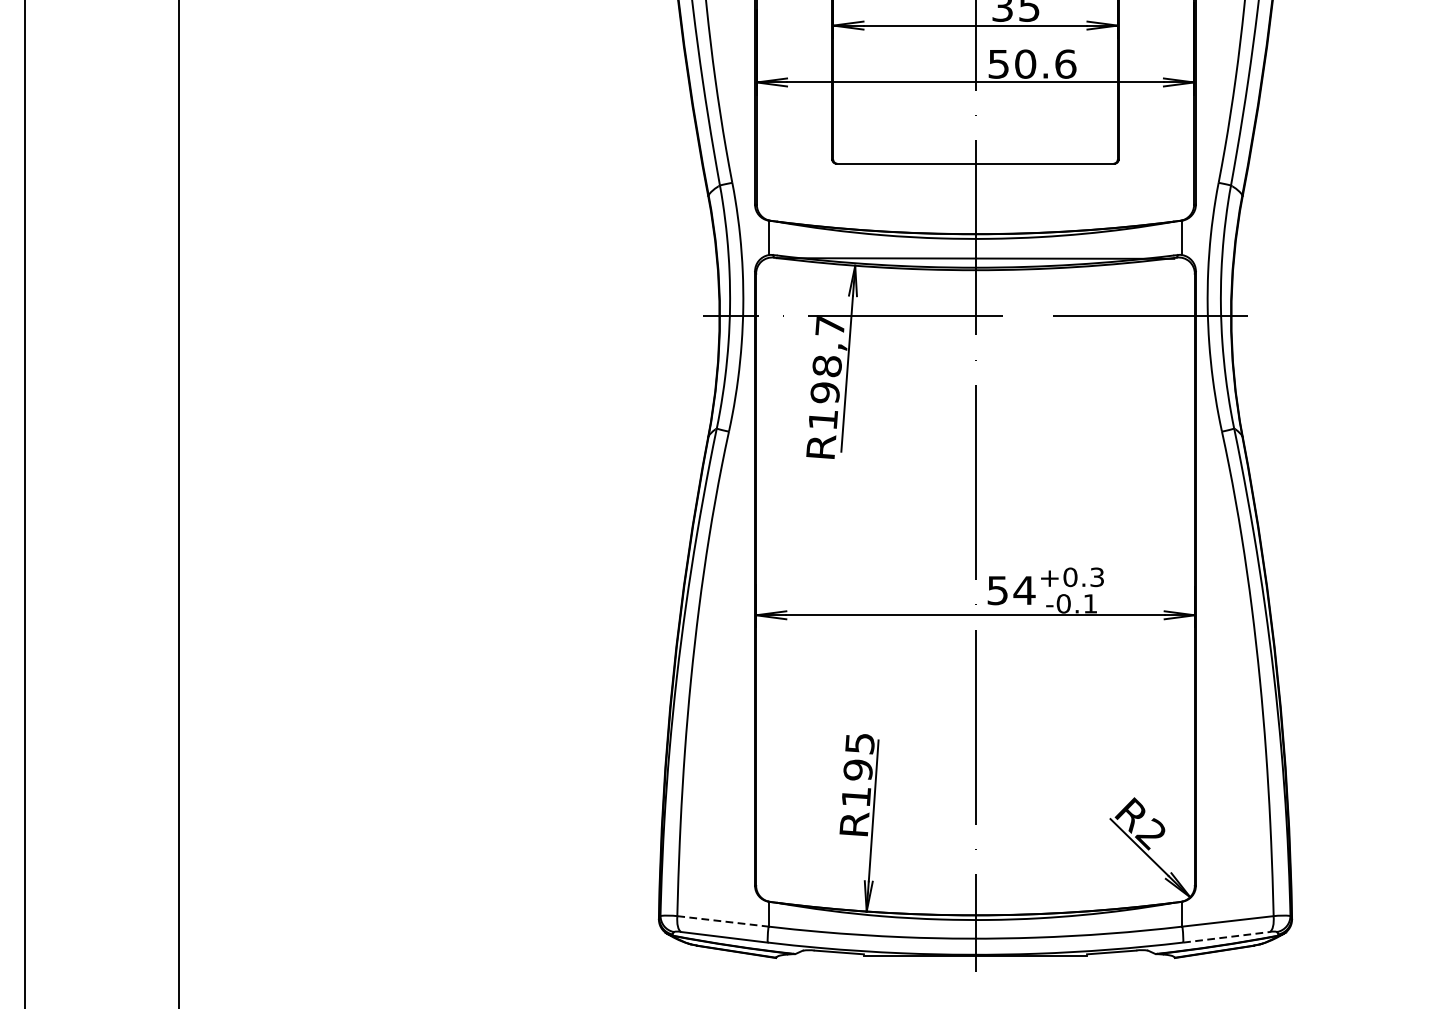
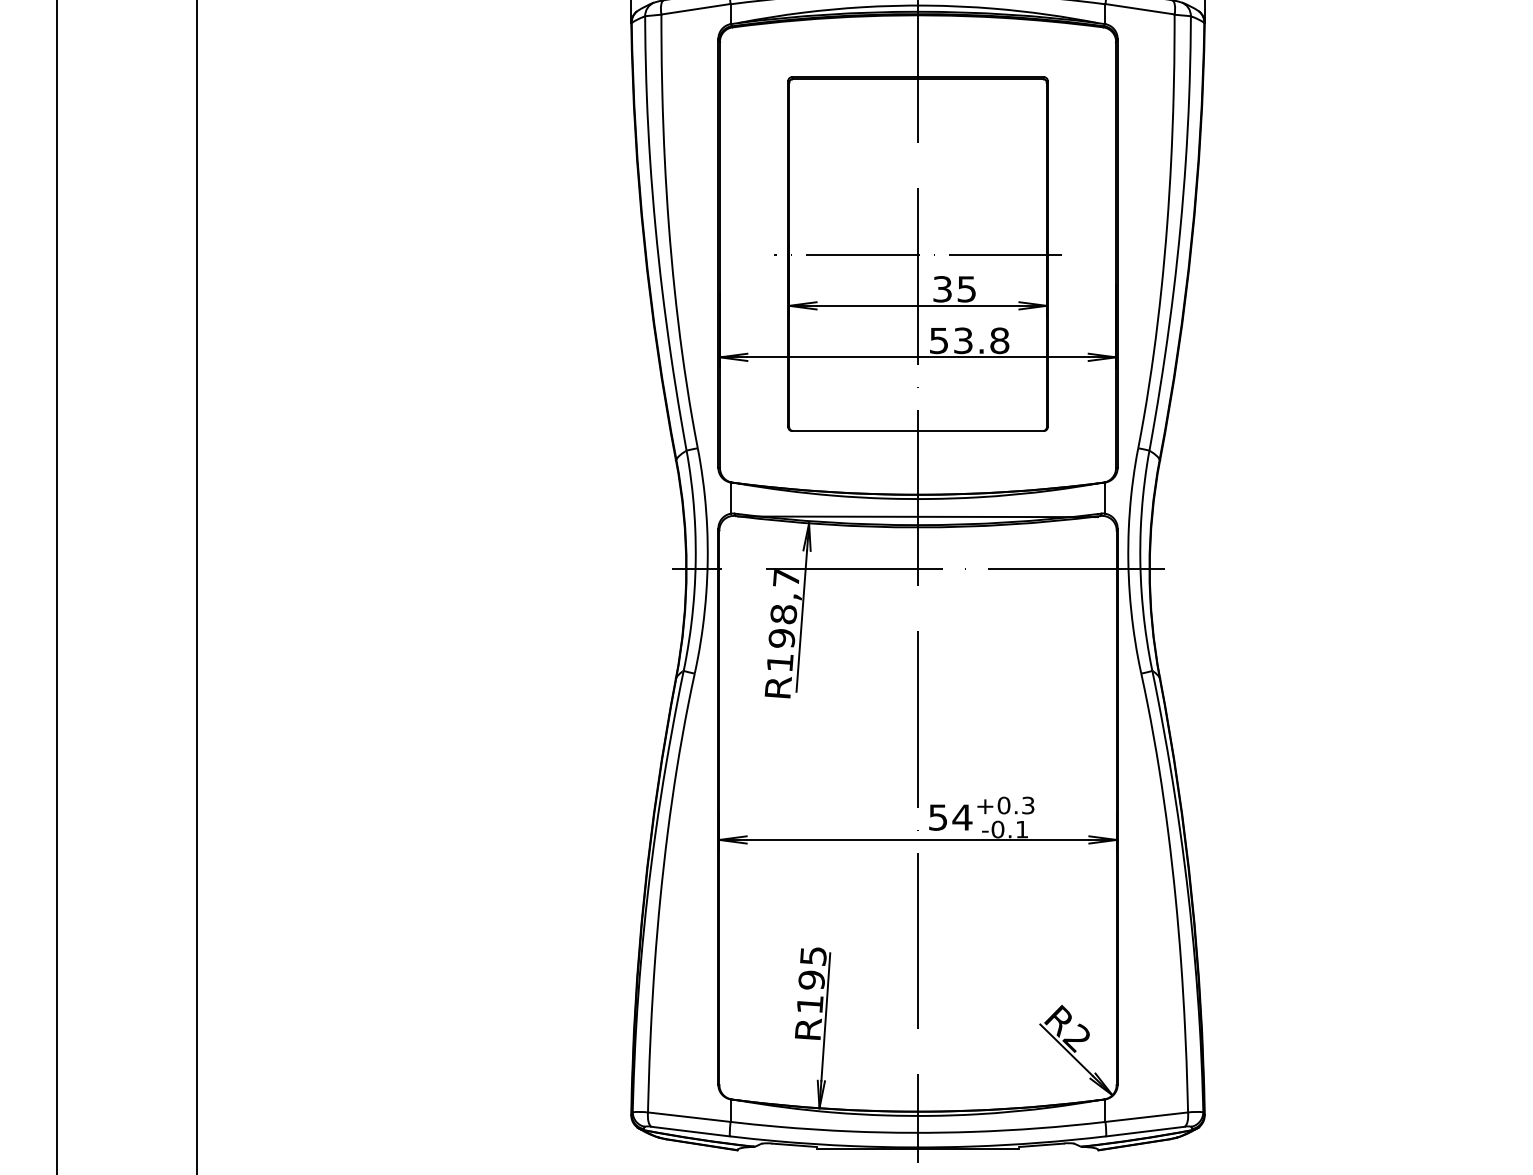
text: (1045, 63) -> (981, 340), 50.6 -> 53.8
line: (723, 921) -> (689, 1117), dashed -> solid
line: (1226, 937) -> (1145, 1131), dashed -> solid

